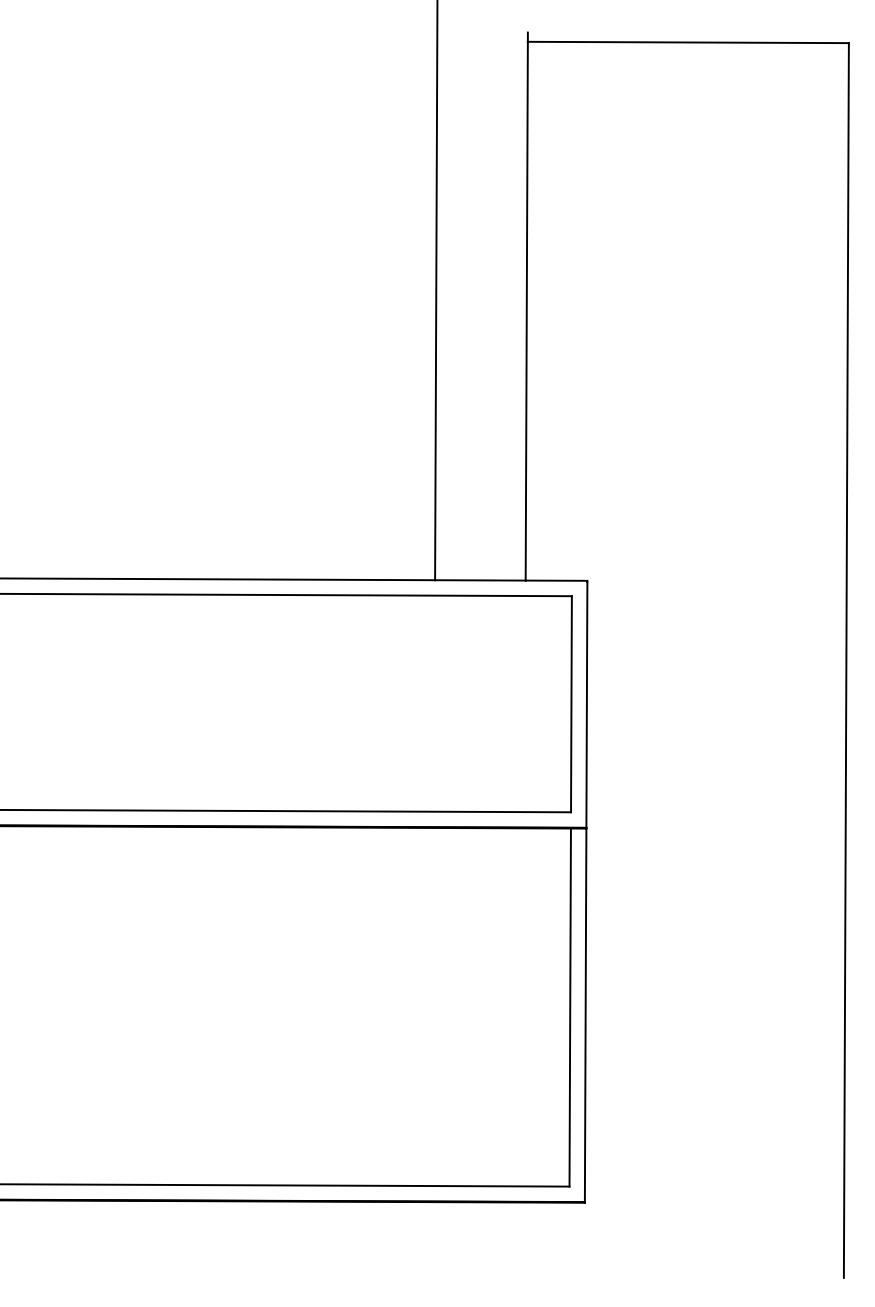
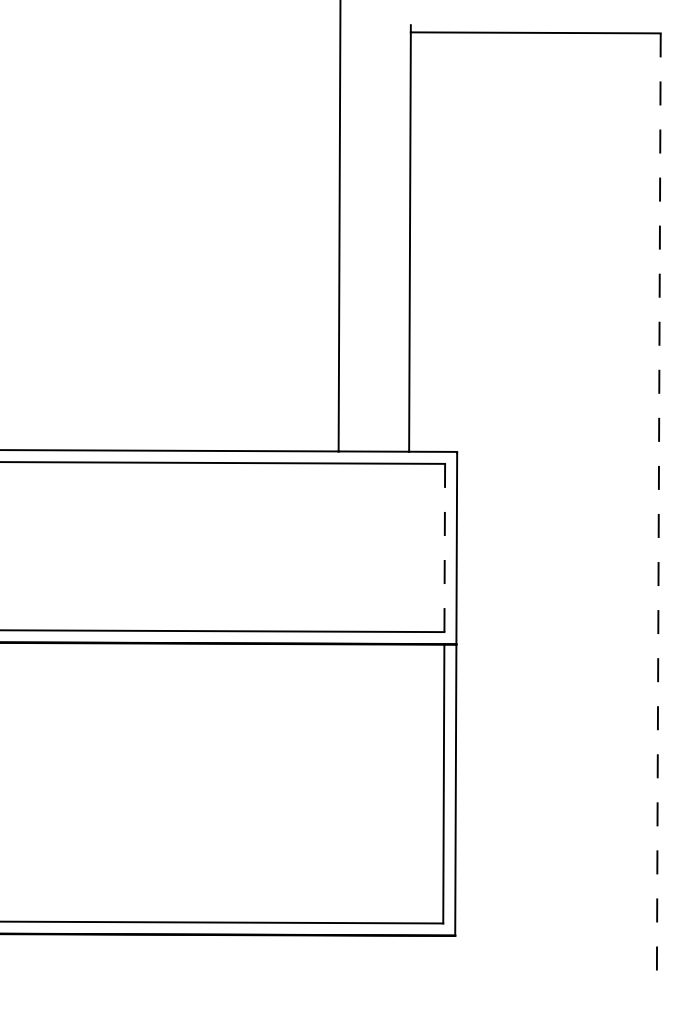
line: (846, 661) -> (658, 514), solid -> dashed
line: (571, 703) -> (444, 547), solid -> dashed

